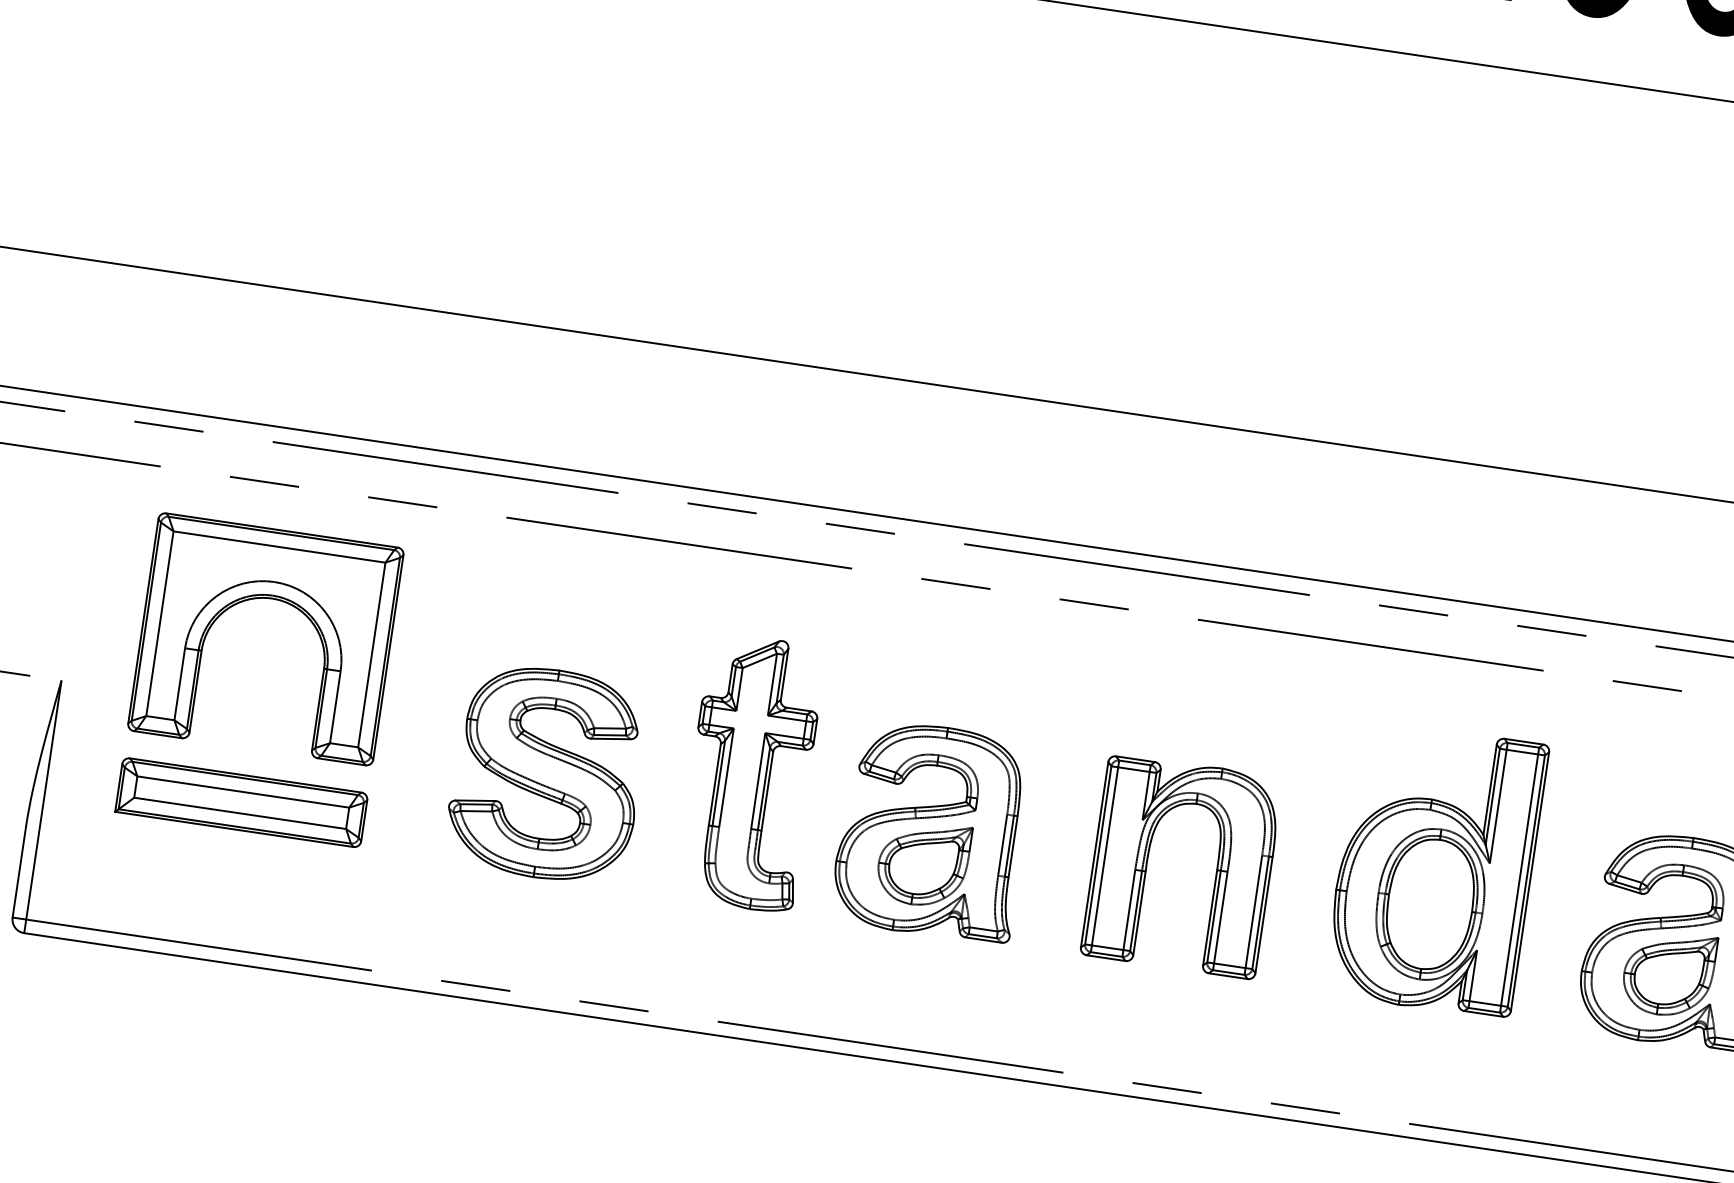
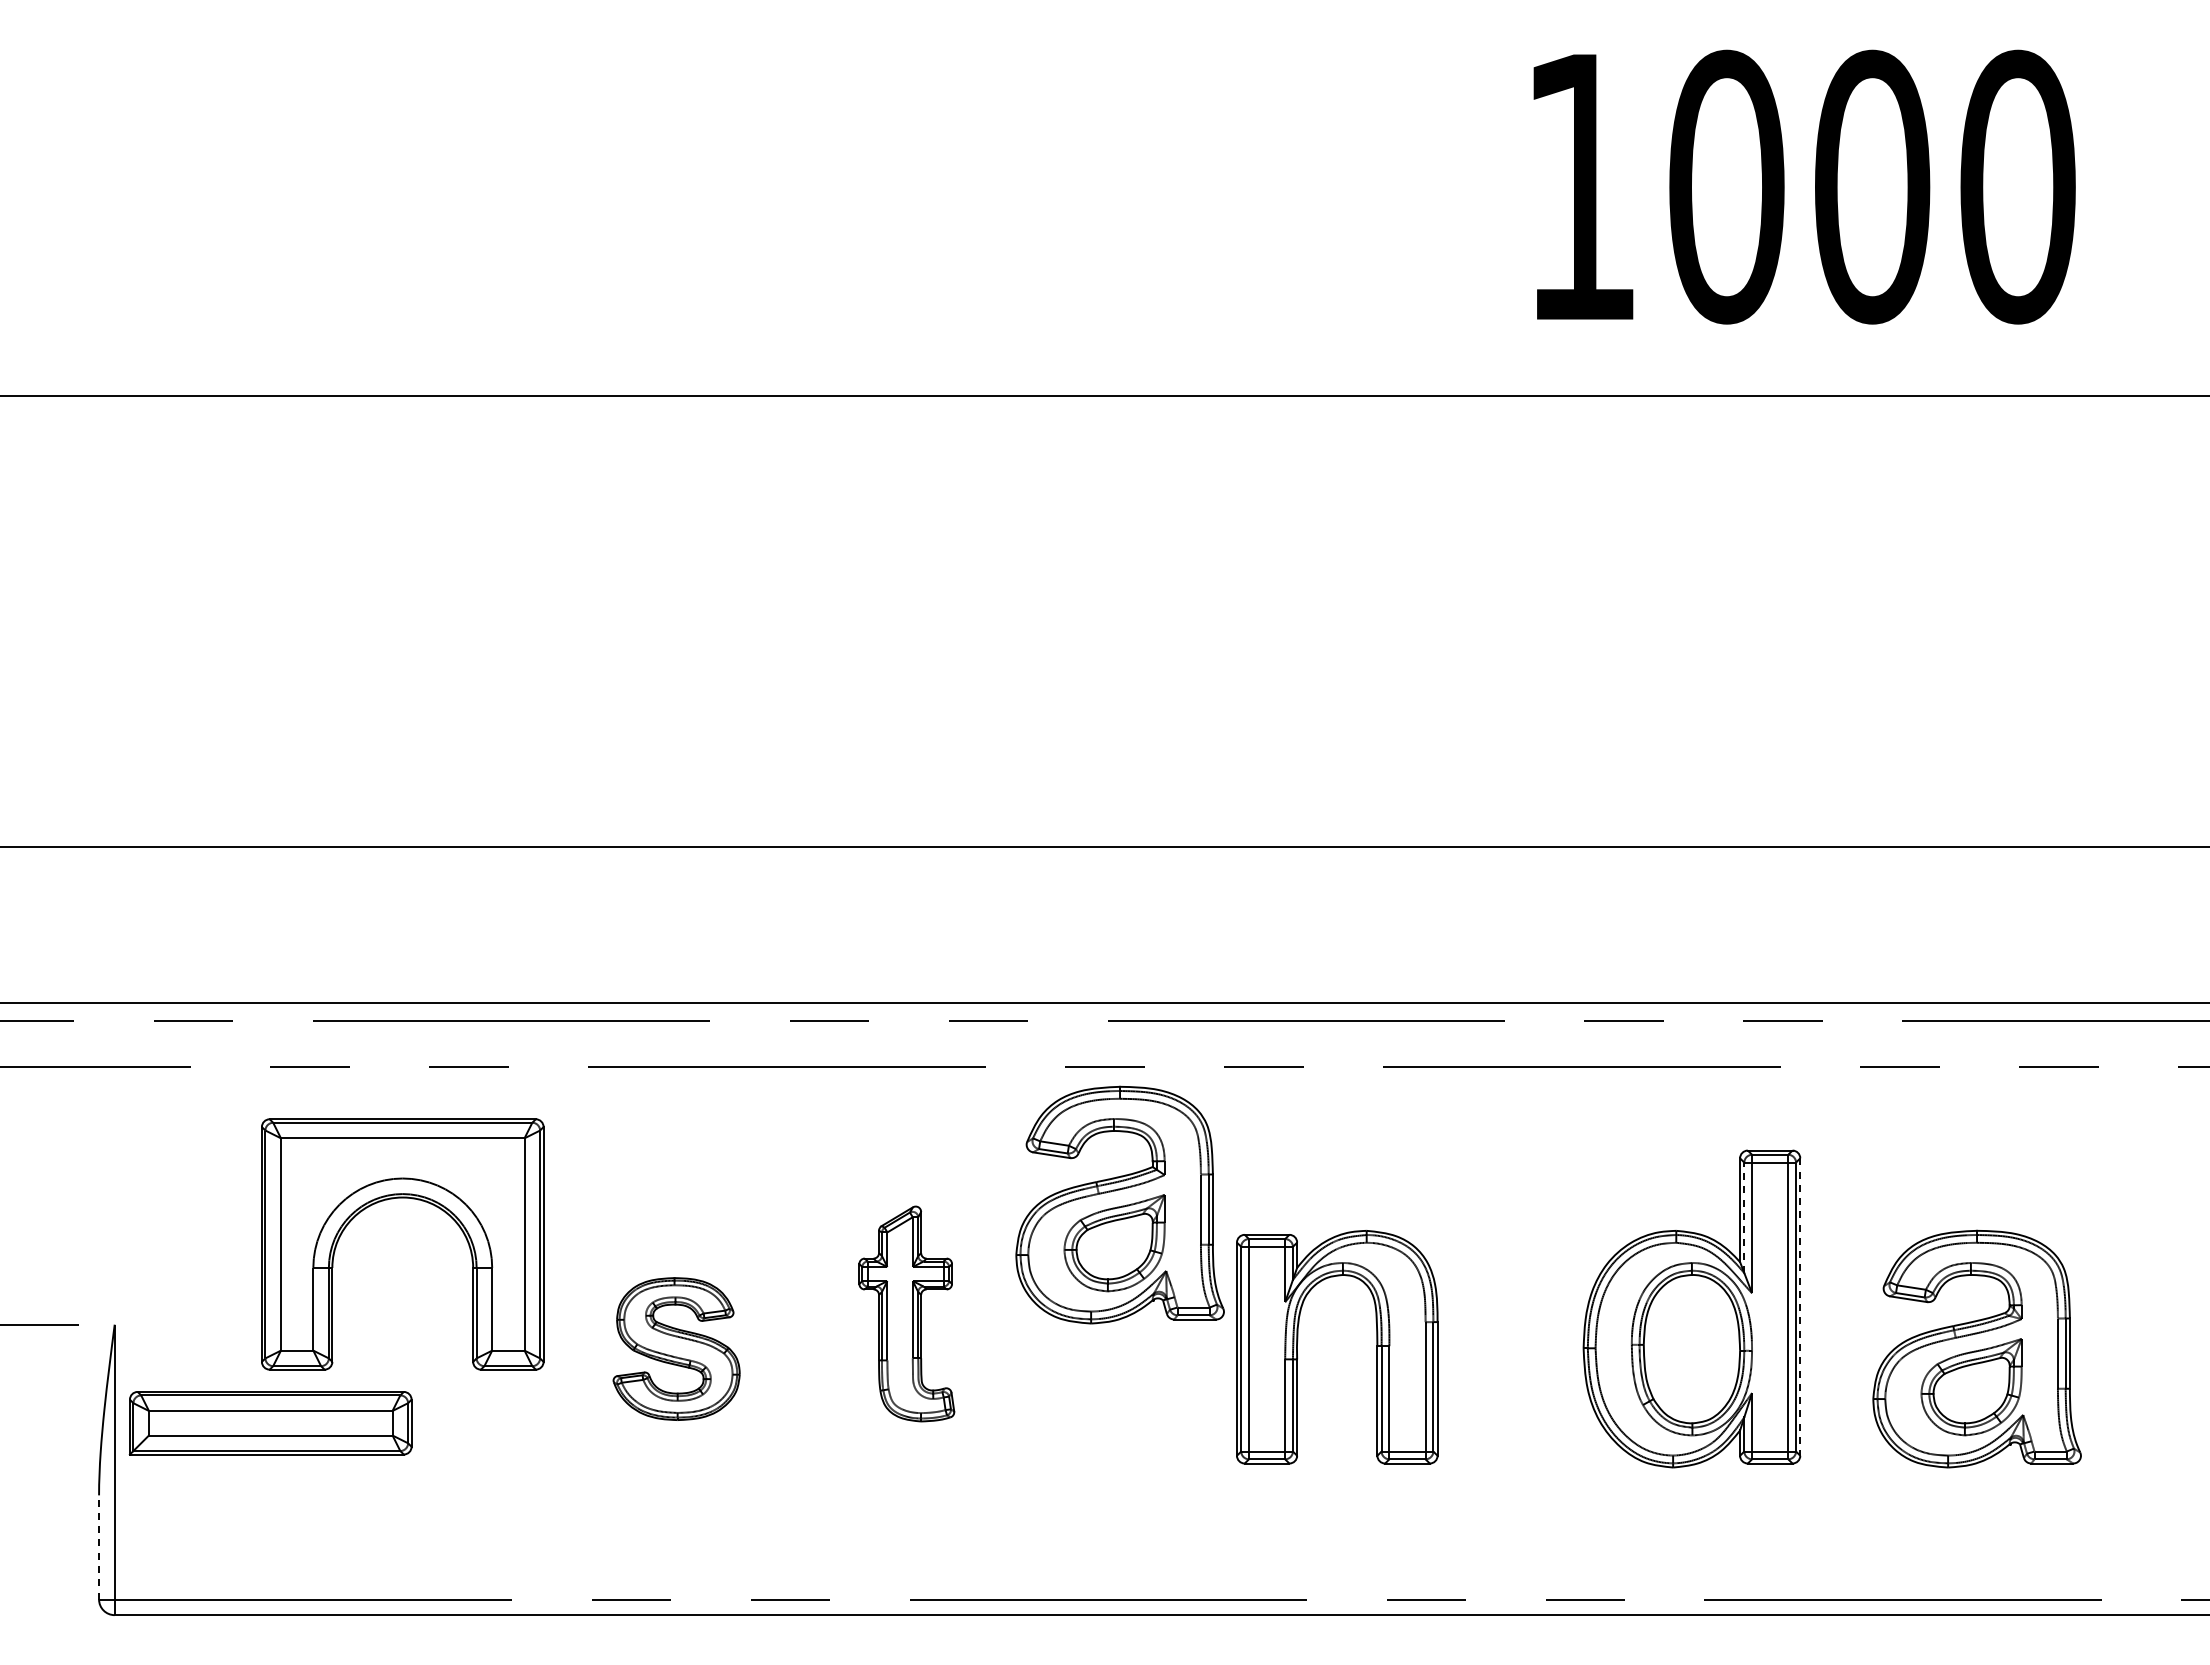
part: (263, 599) -> (393, 1199), moved
part: (751, 772) -> (906, 1313), size x0.7
part: (547, 773) -> (676, 1348), size x0.6
line: (1493, 796) -> (1744, 1217), solid -> dashed
part: (241, 802) -> (270, 1423), moved
part: (932, 830) -> (1119, 1204), moved
line: (19, 871) -> (99, 1546), solid -> dashed
part: (1216, 871) -> (1376, 1347), moved
line: (1530, 882) -> (1800, 1307), solid -> dashed

